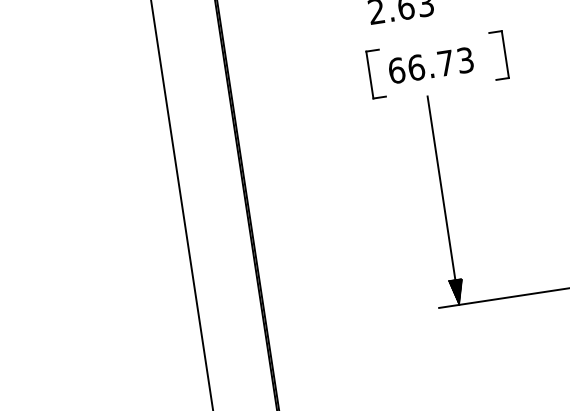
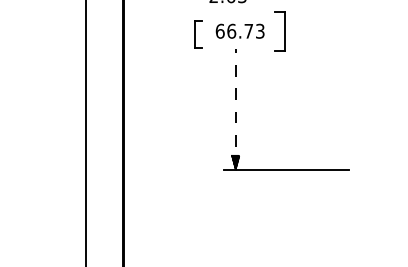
part: (498, 55) -> (279, 31), size x1.4
part: (376, 74) -> (198, 34), moved
line: (443, 200) -> (235, 109), solid -> dashed

